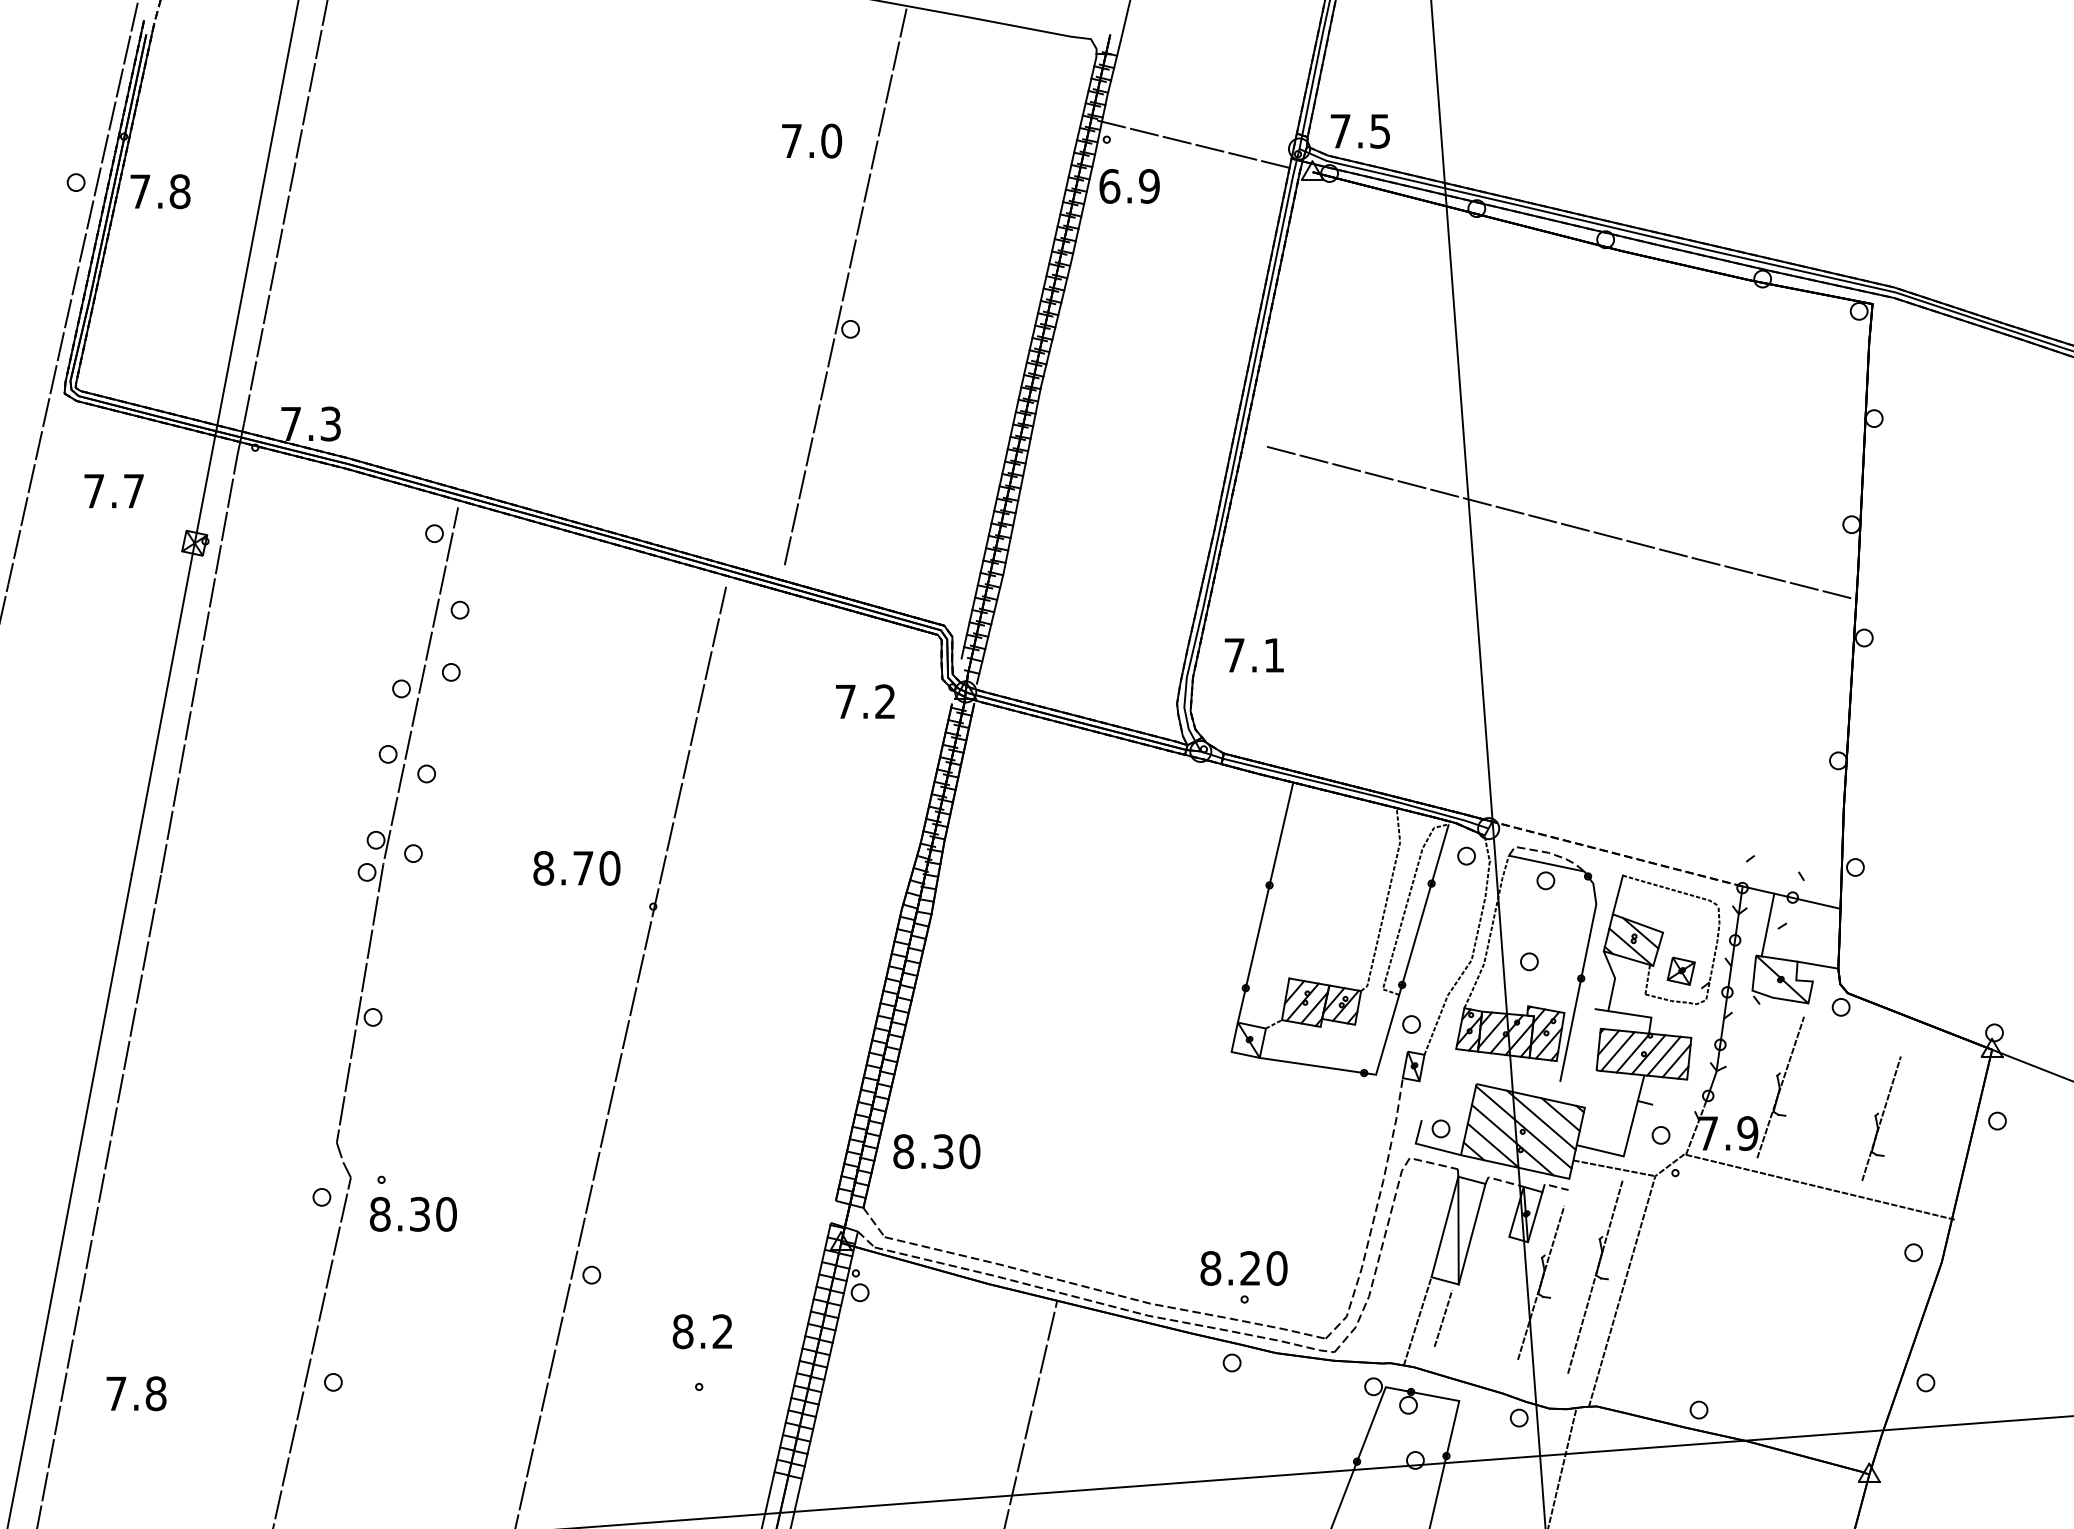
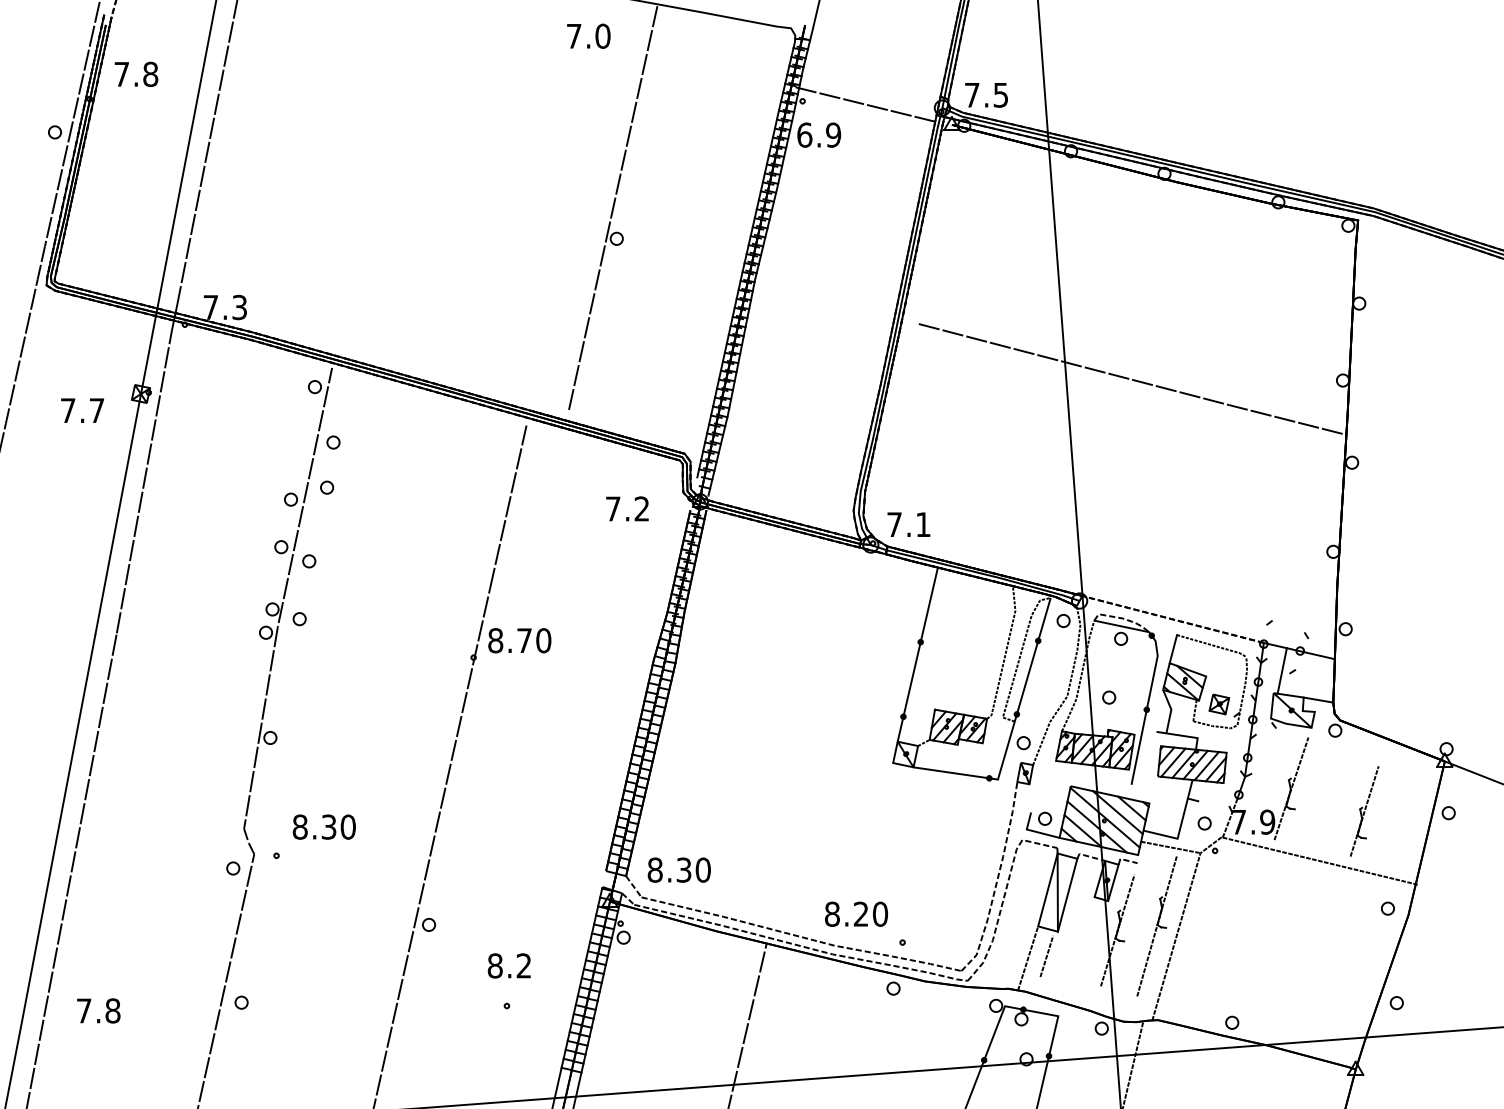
text: (812, 140) -> (589, 35), moved
text: (160, 191) -> (136, 74), moved
text: (113, 491) -> (82, 410), moved
text: (1253, 655) -> (908, 524), moved
text: (576, 868) -> (519, 640), moved
text: (936, 1151) -> (679, 870), moved
text: (413, 1214) -> (324, 827), moved
text: (1243, 1268) -> (856, 914), moved

